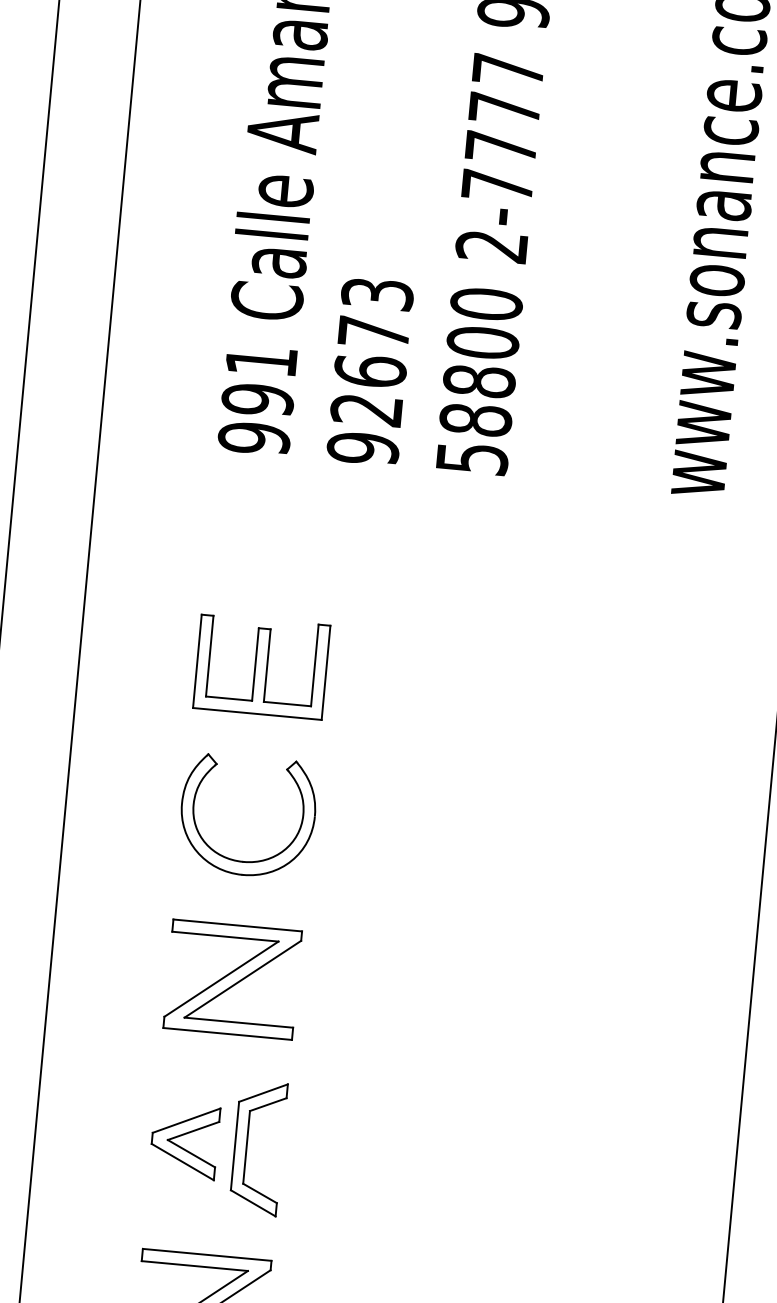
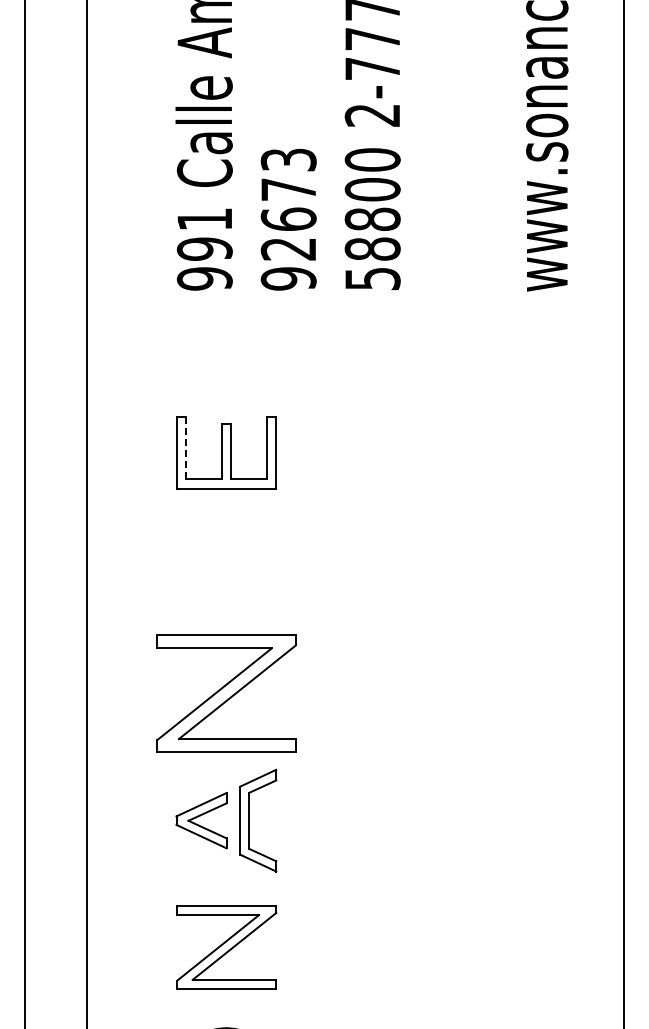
line: (210, 655) -> (186, 447), solid -> dashed
part: (237, 859) -> (221, 601), removed
part: (232, 979) -> (226, 693), size x1.4

